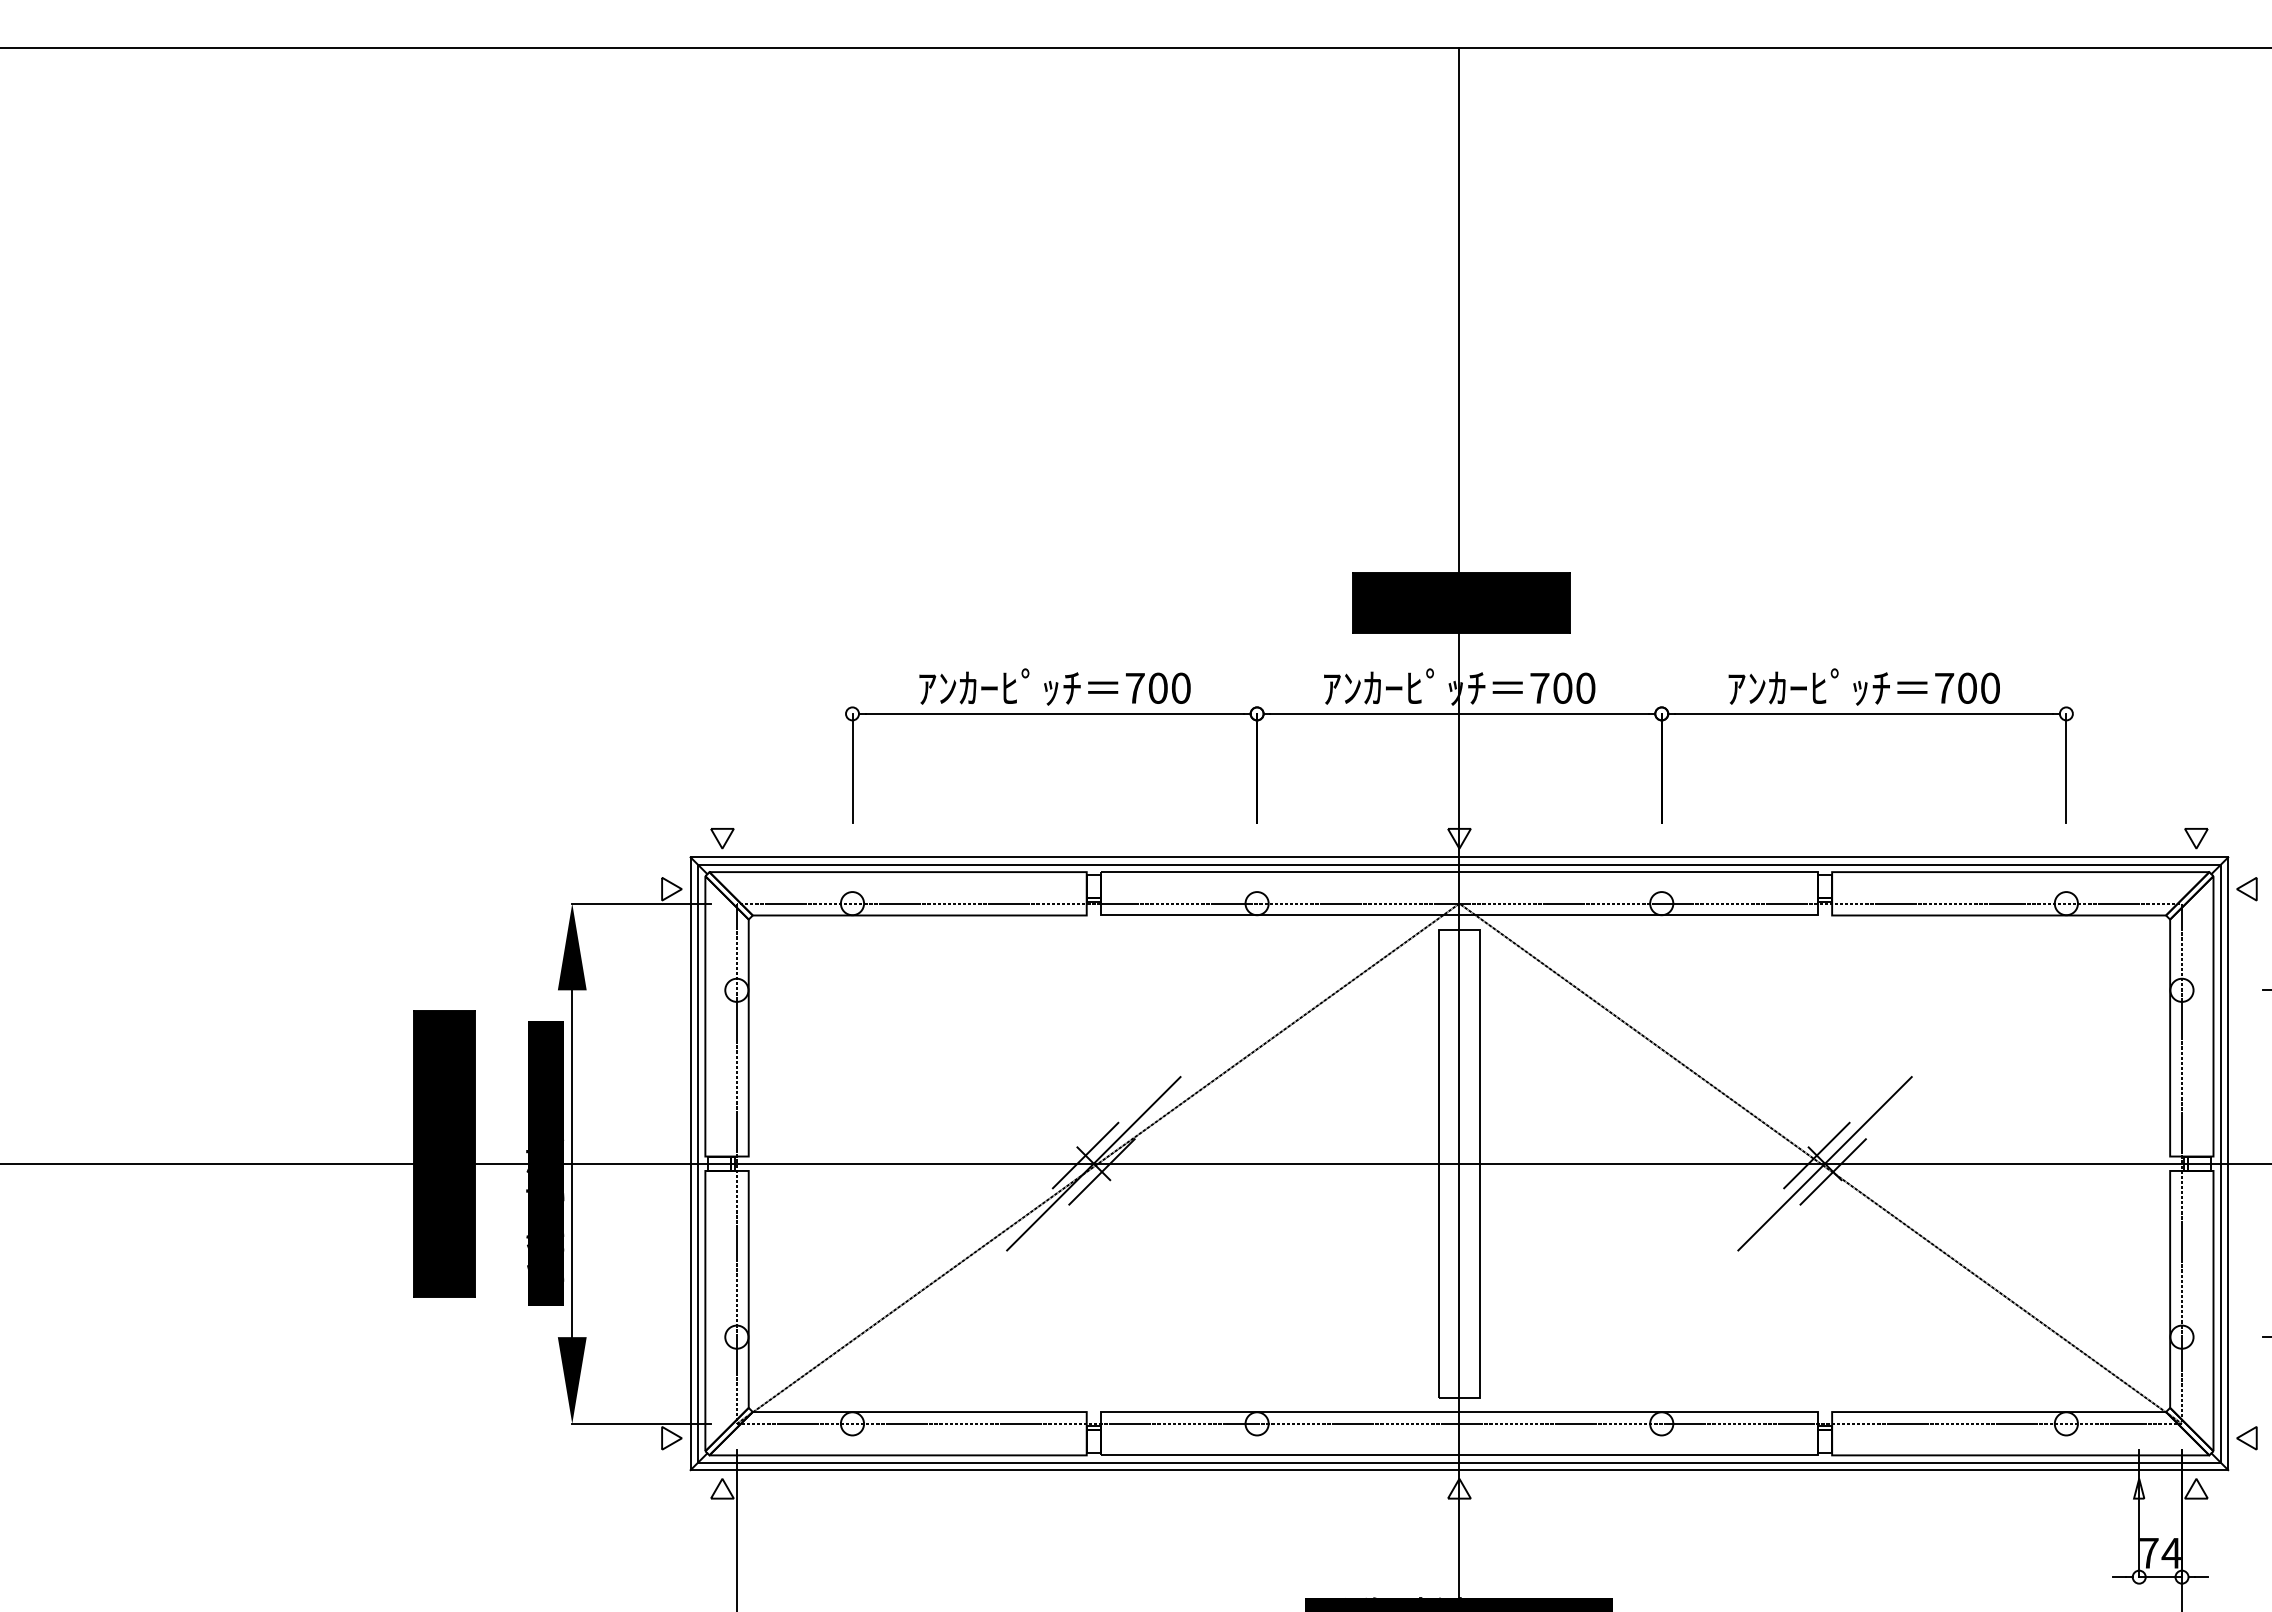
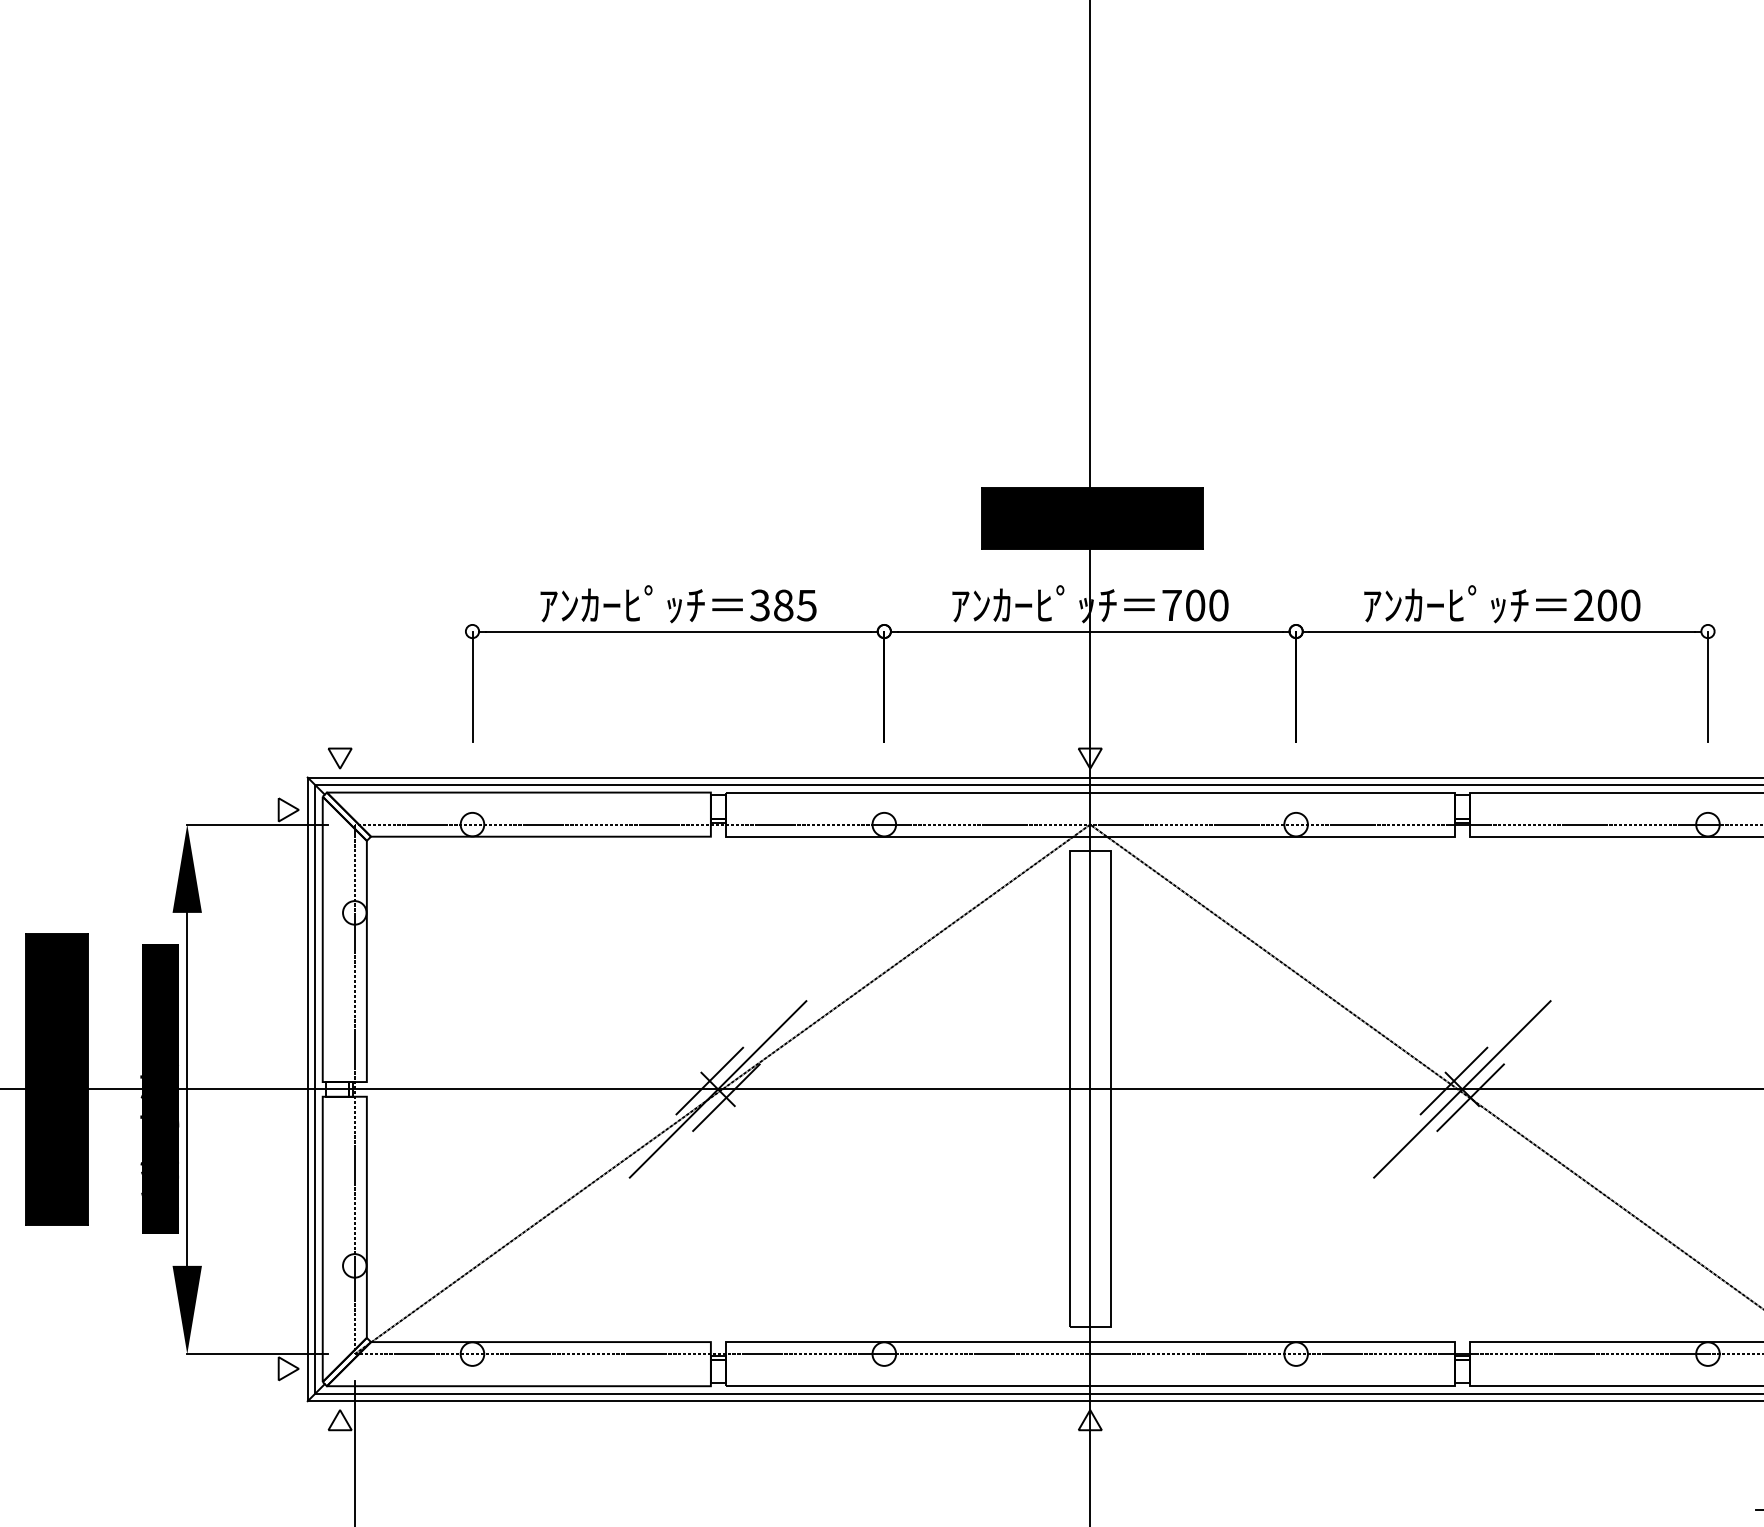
text: (1157, 687) -> (782, 604), 700 -> 385
text: (1944, 687) -> (1583, 604), 700 -> 200

